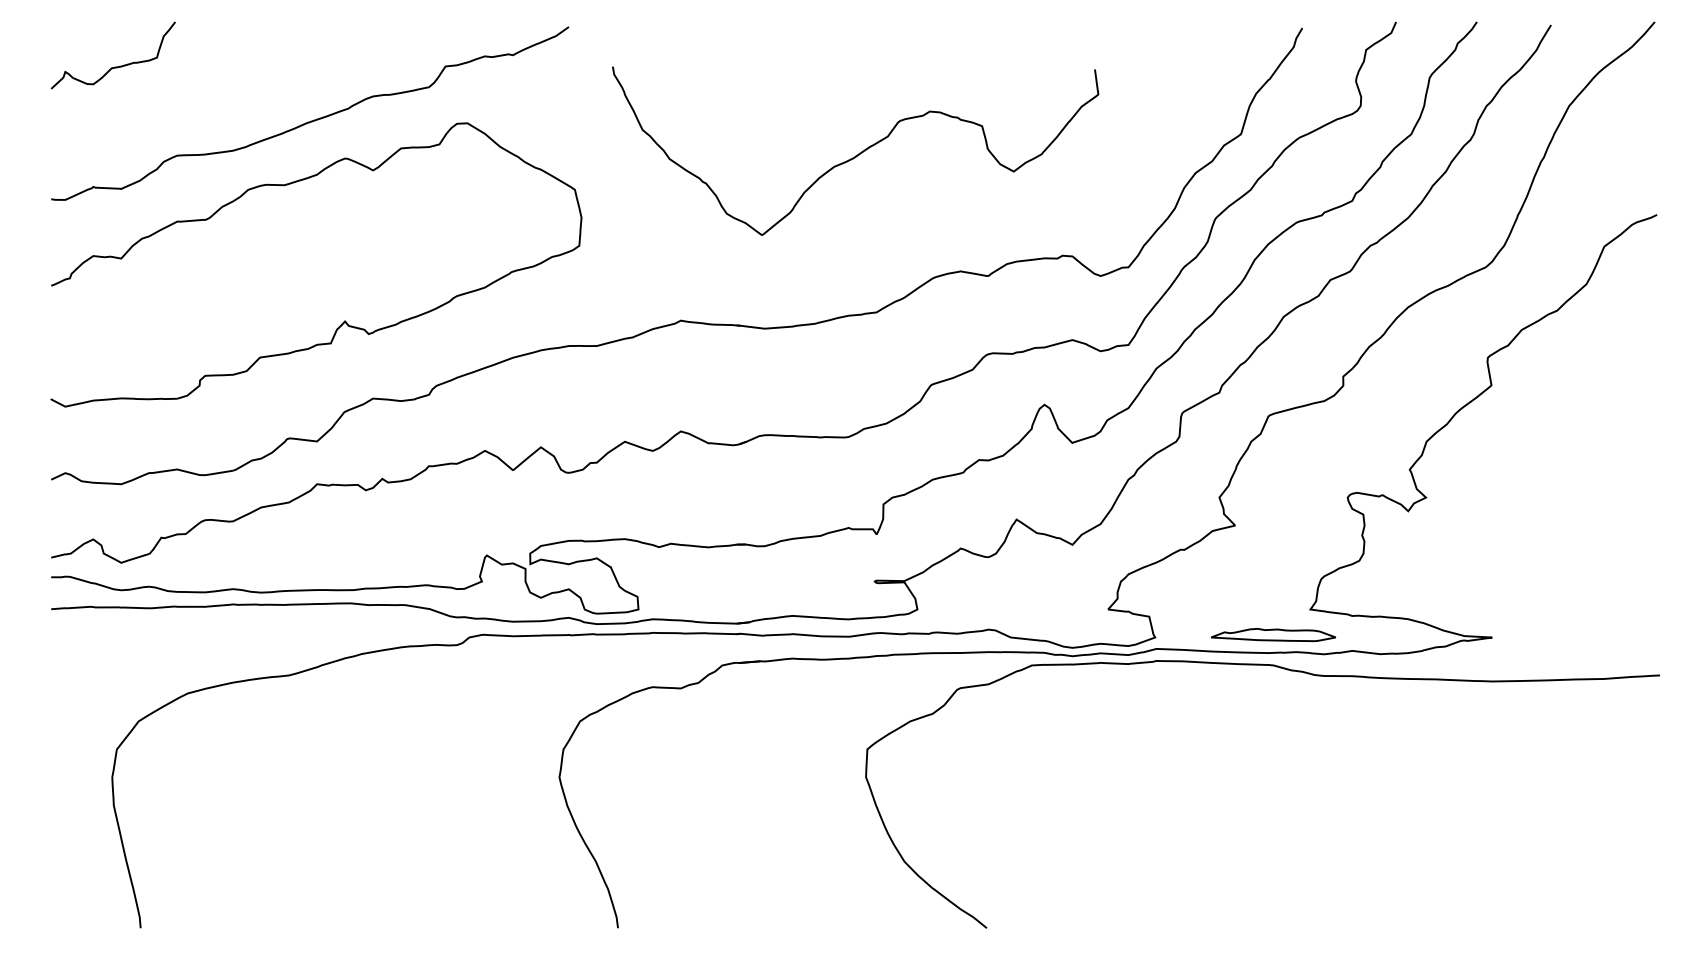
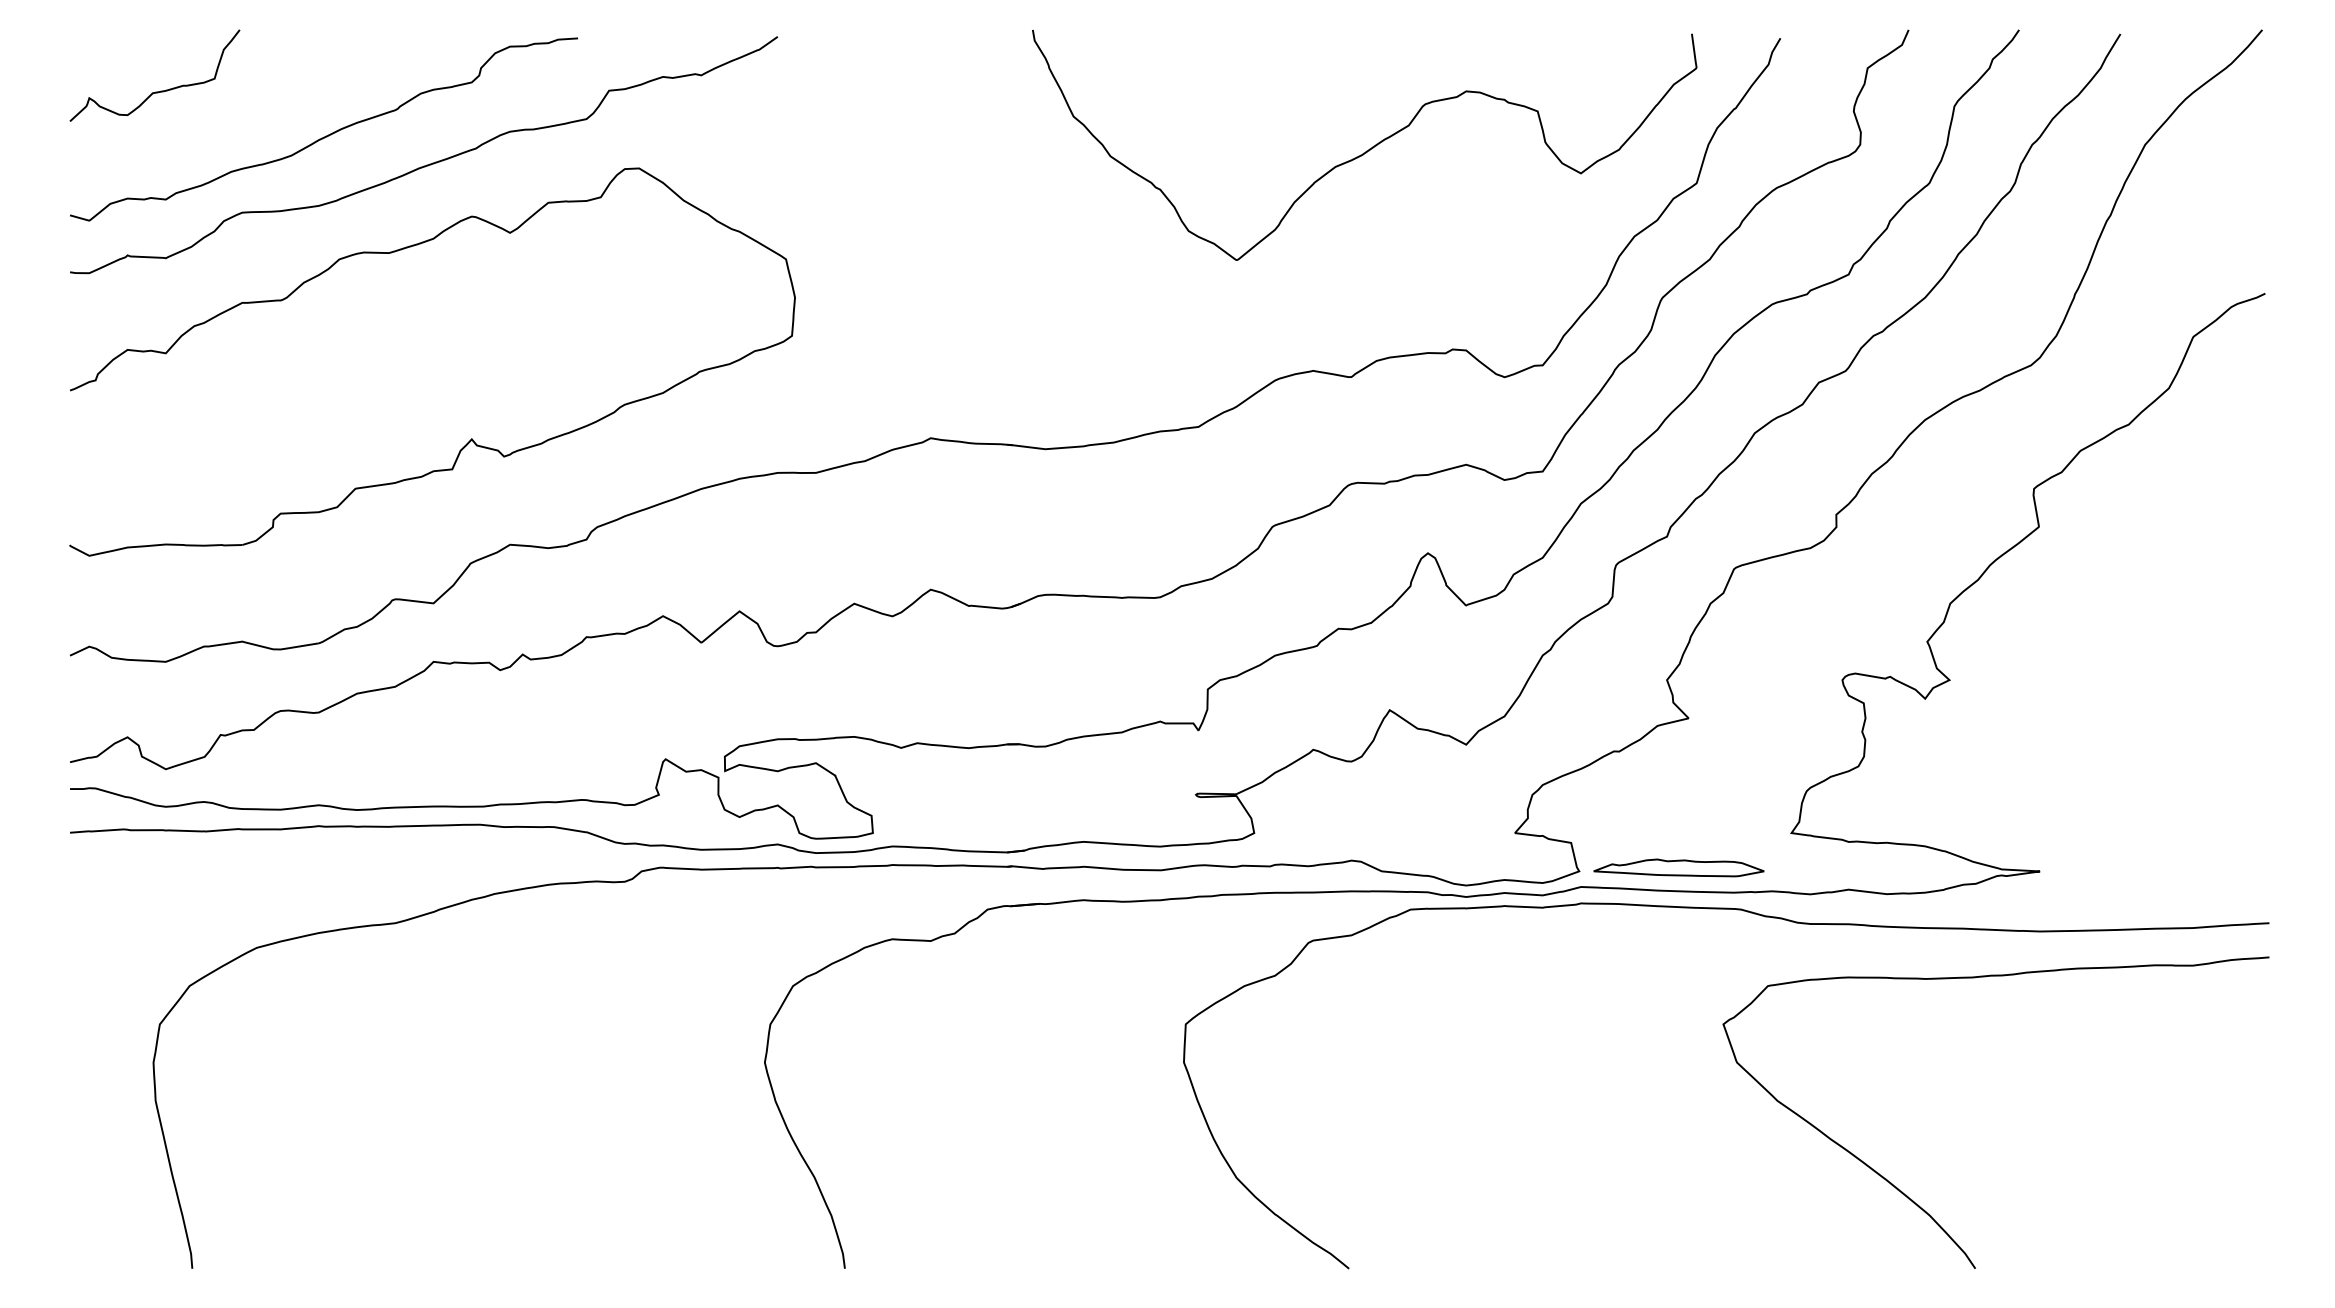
curve: (238, 99) -> (326, 135), added
curve: (856, 154) -> (1366, 150), moved
part: (1273, 634) -> (1678, 867), moved
curve: (1403, 881) -> (1918, 1204), added

